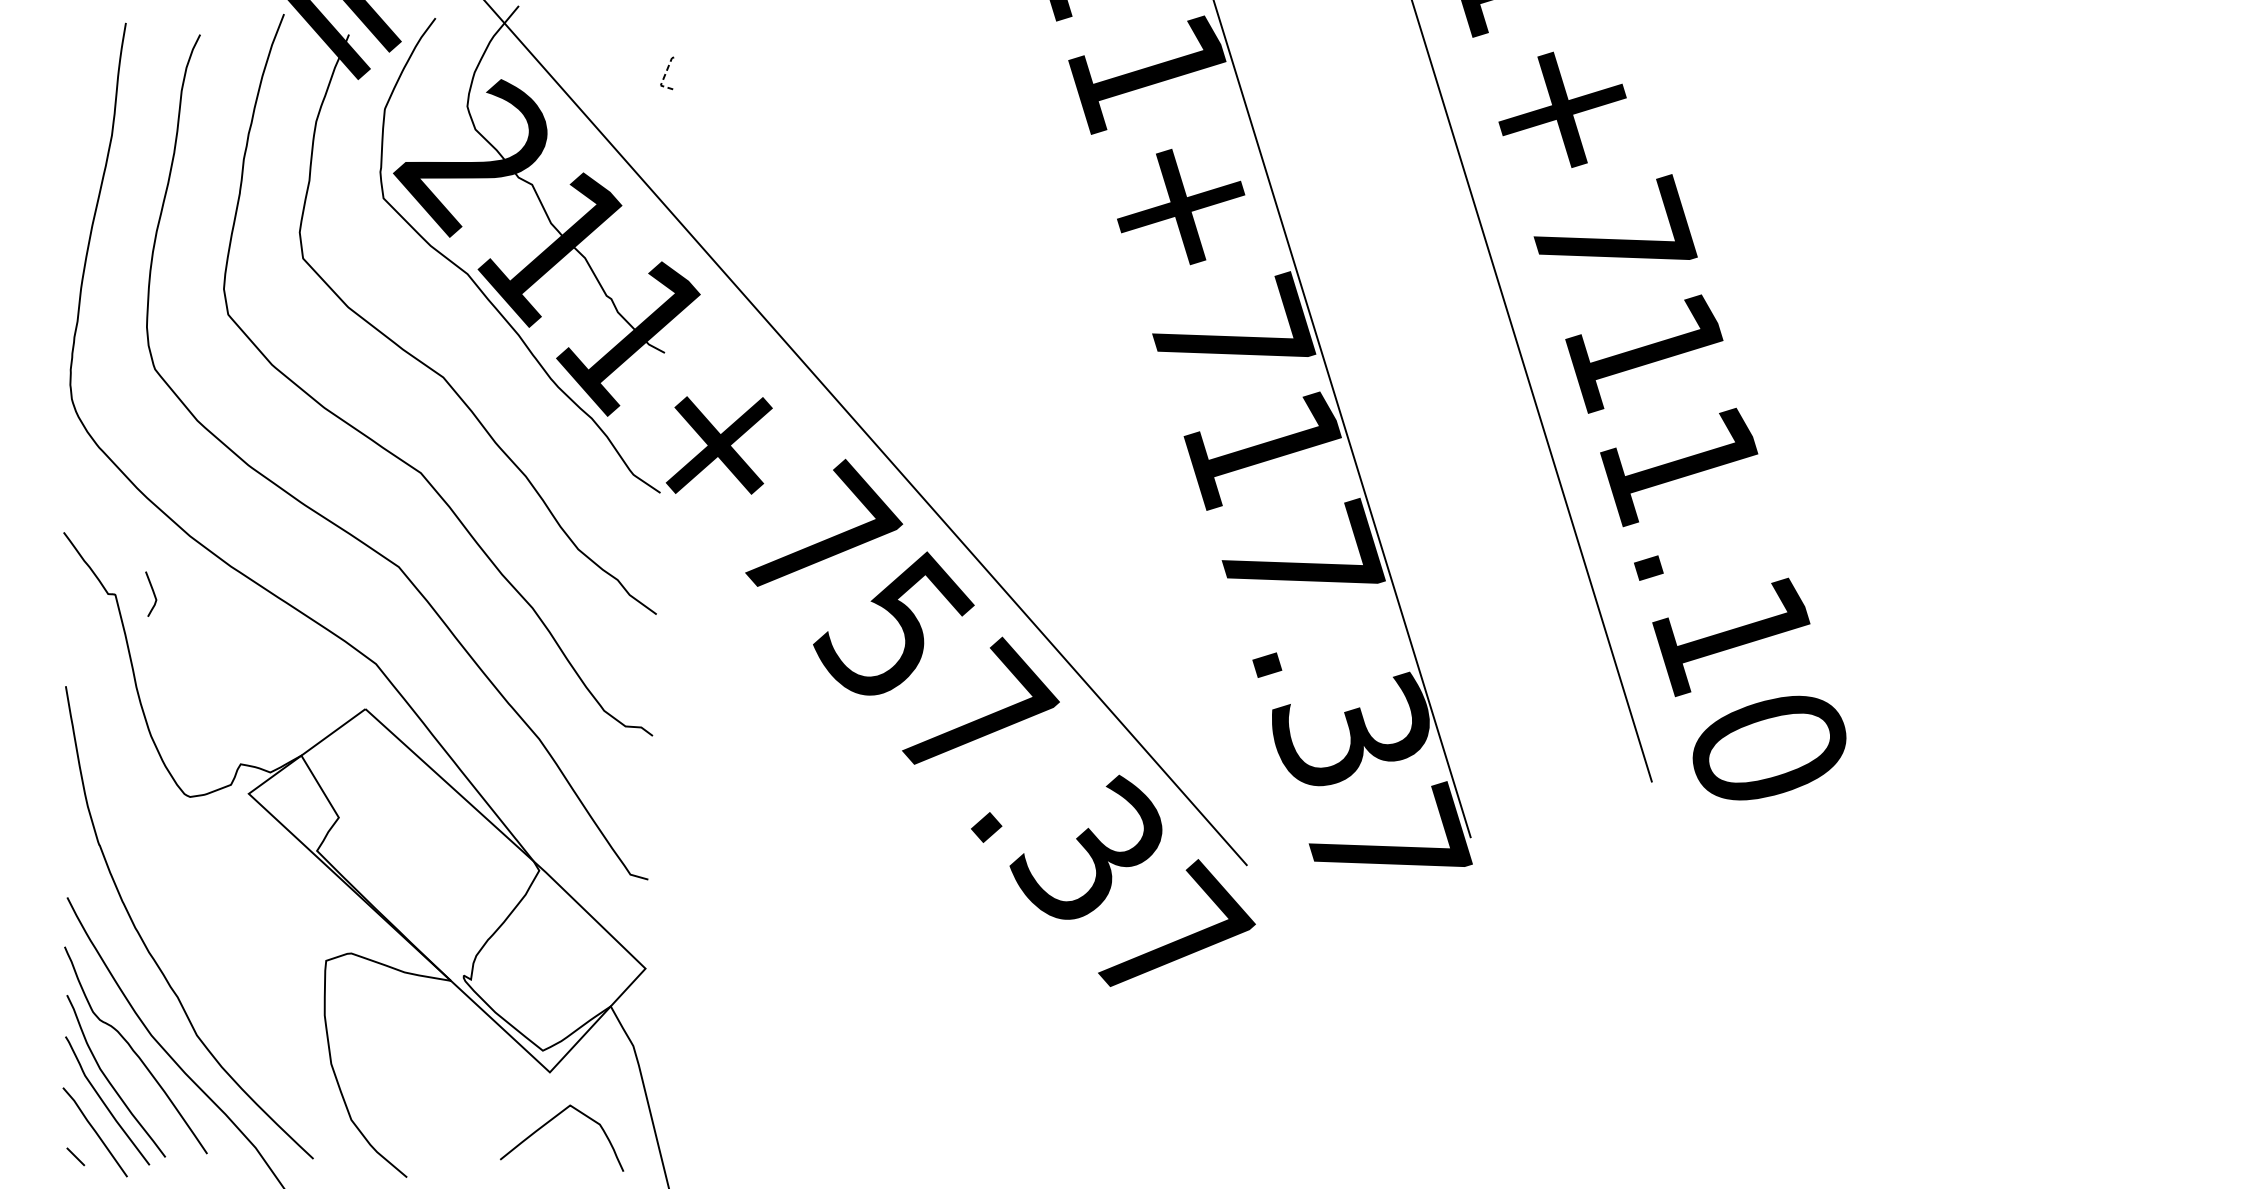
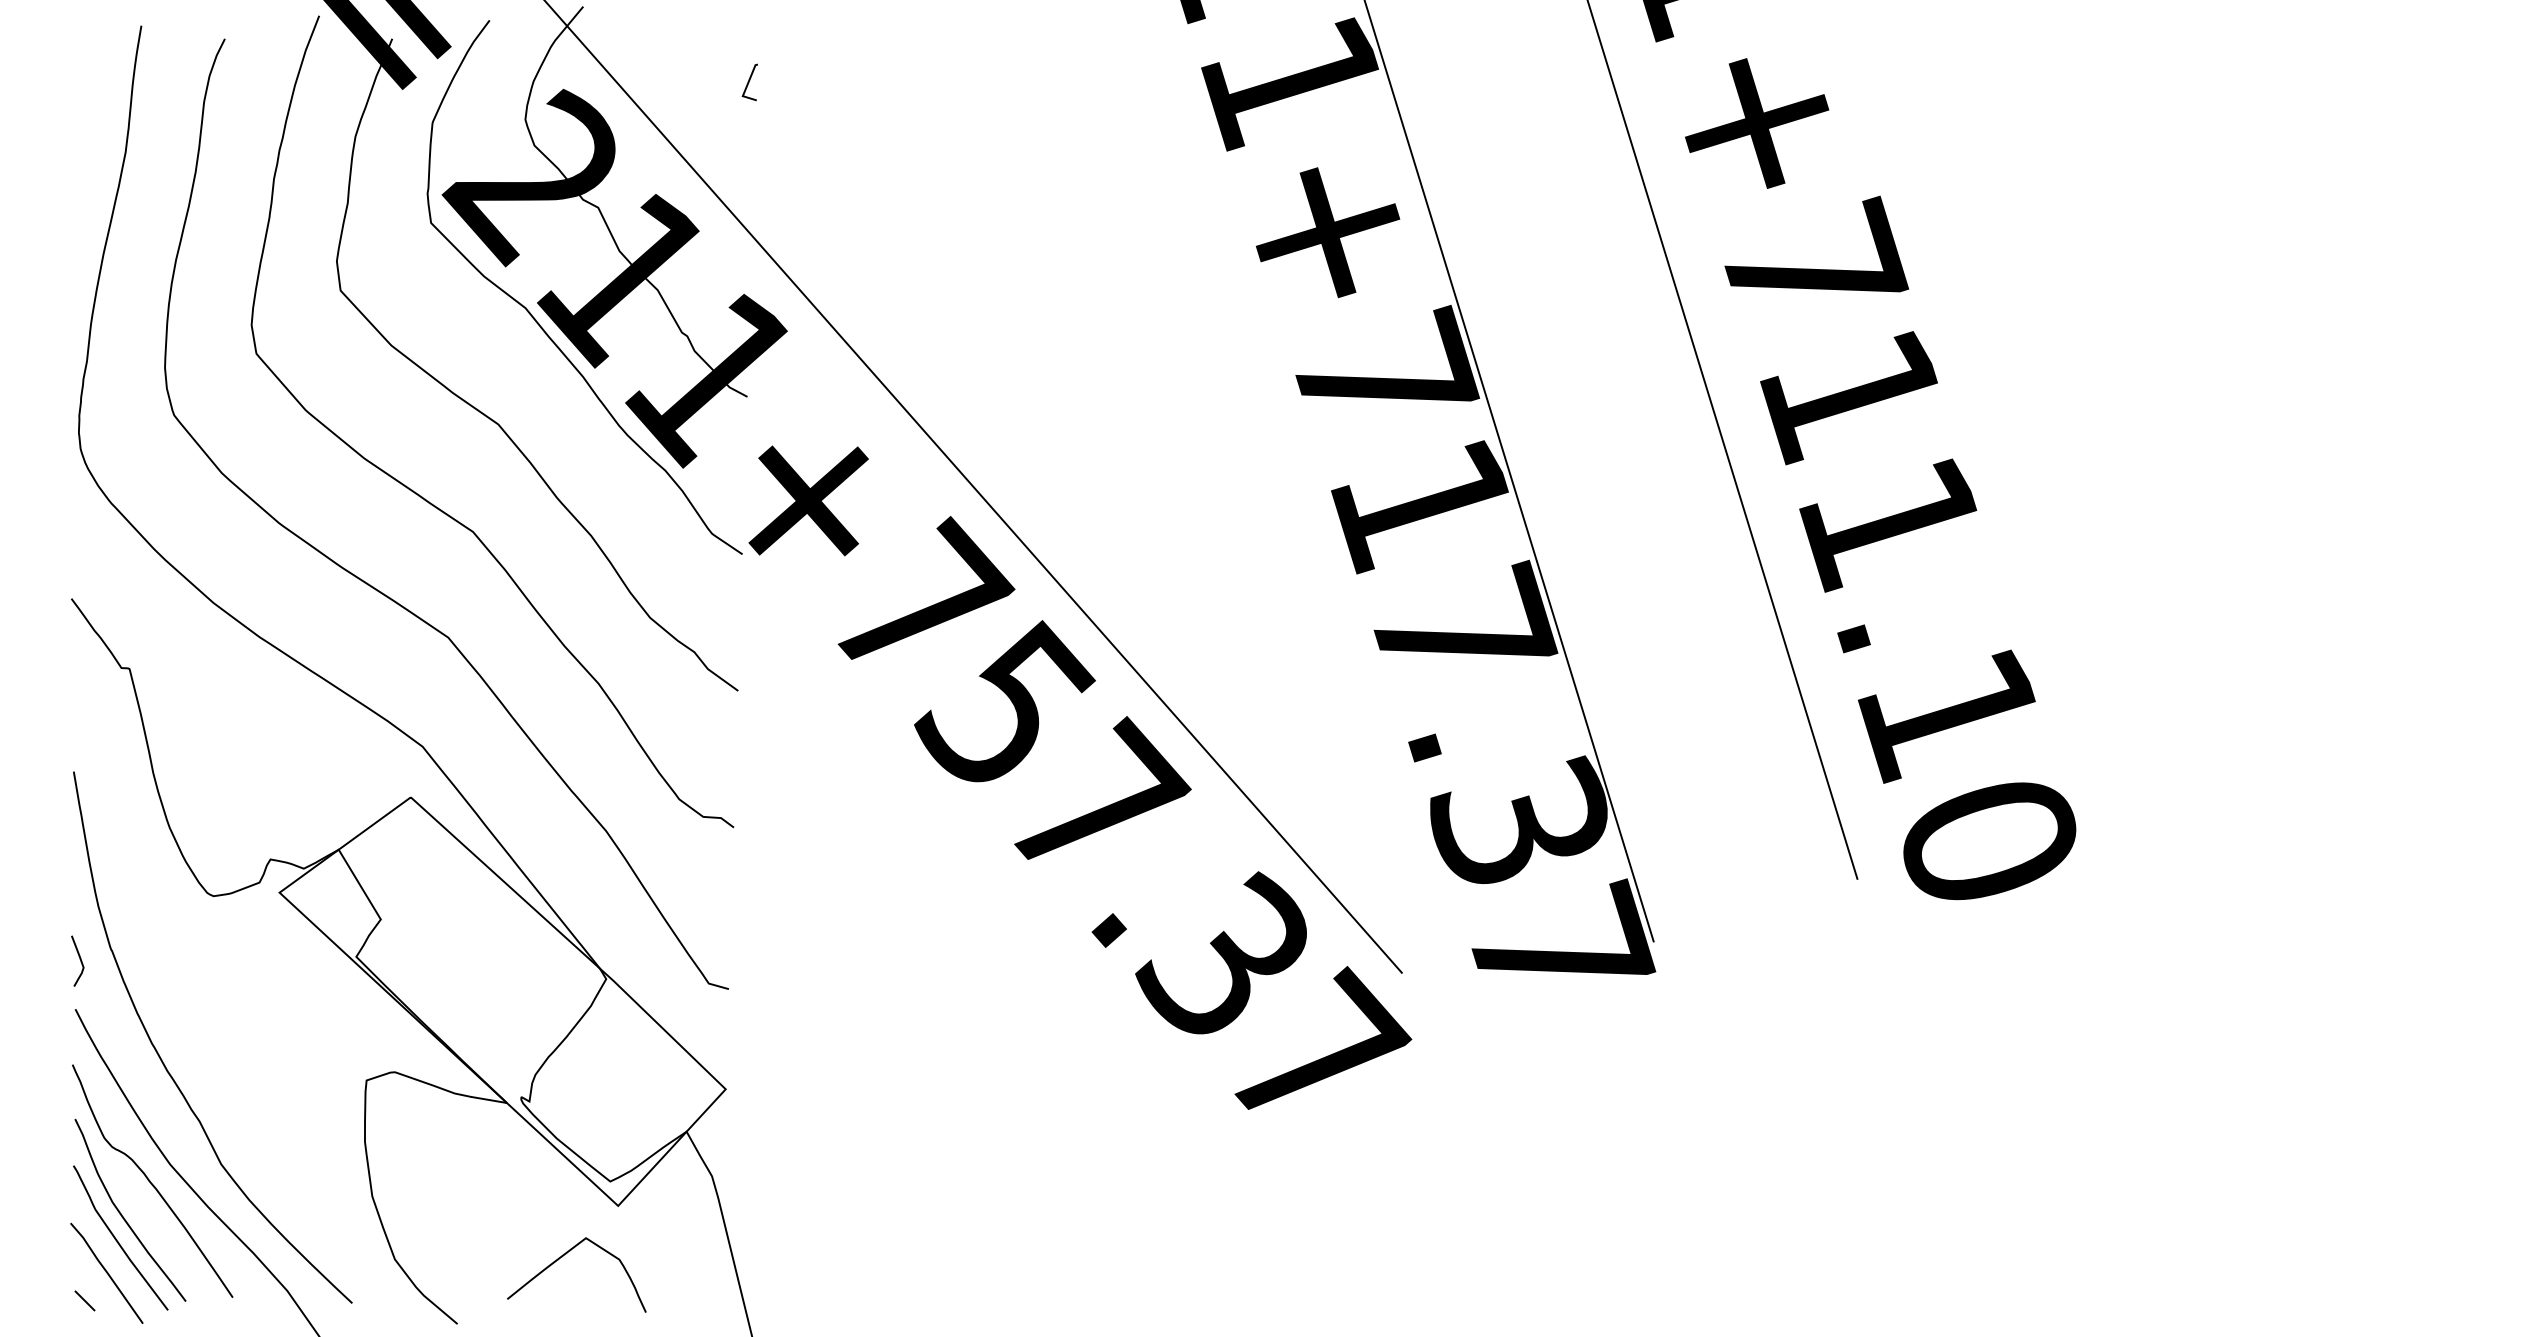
line: (664, 76) -> (746, 86), dashed -> solid
curve: (152, 592) -> (79, 959), moved
curve: (549, 1122) -> (562, 1257), moved

